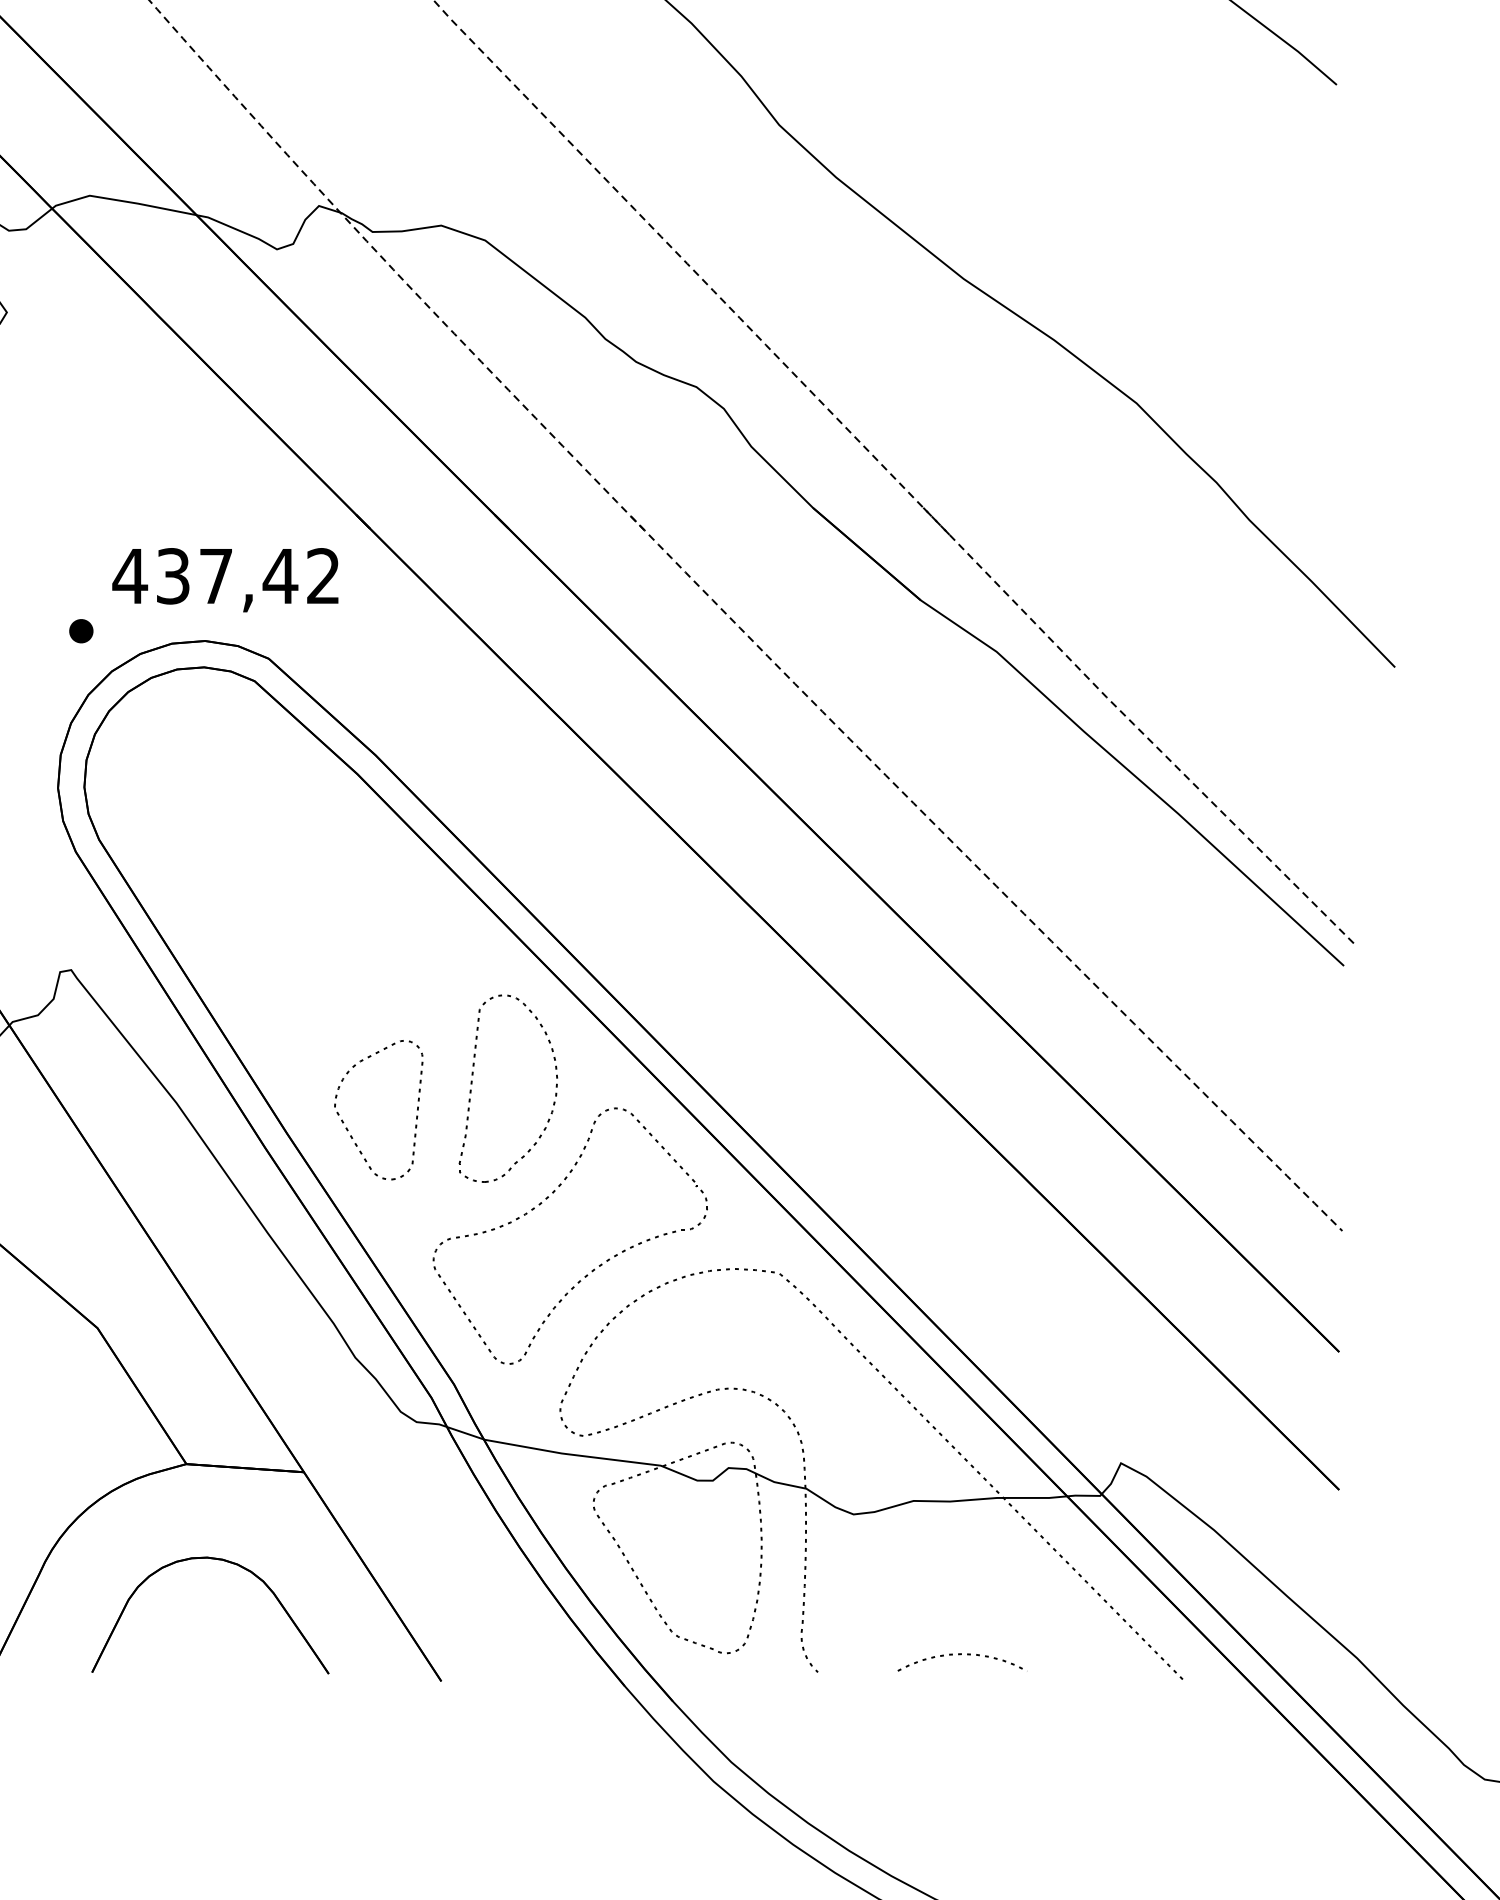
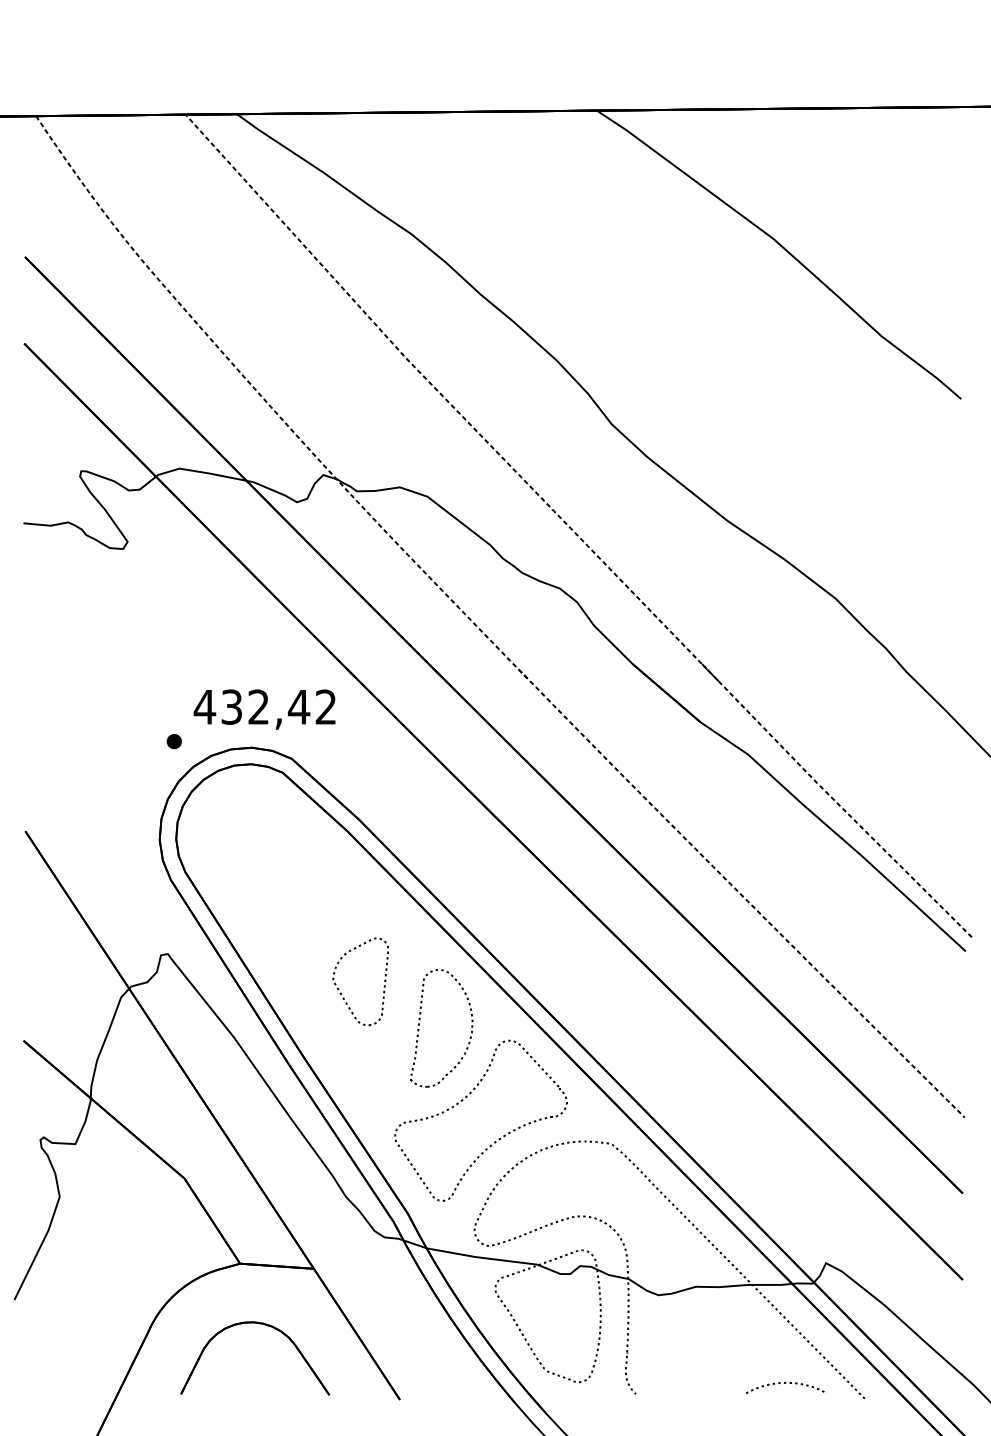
text: (215, 575) -> (258, 706), 437,42 -> 432,42
part: (348, 1127) -> (341, 992), moved
curve: (960, 1655) -> (785, 1383), moved

